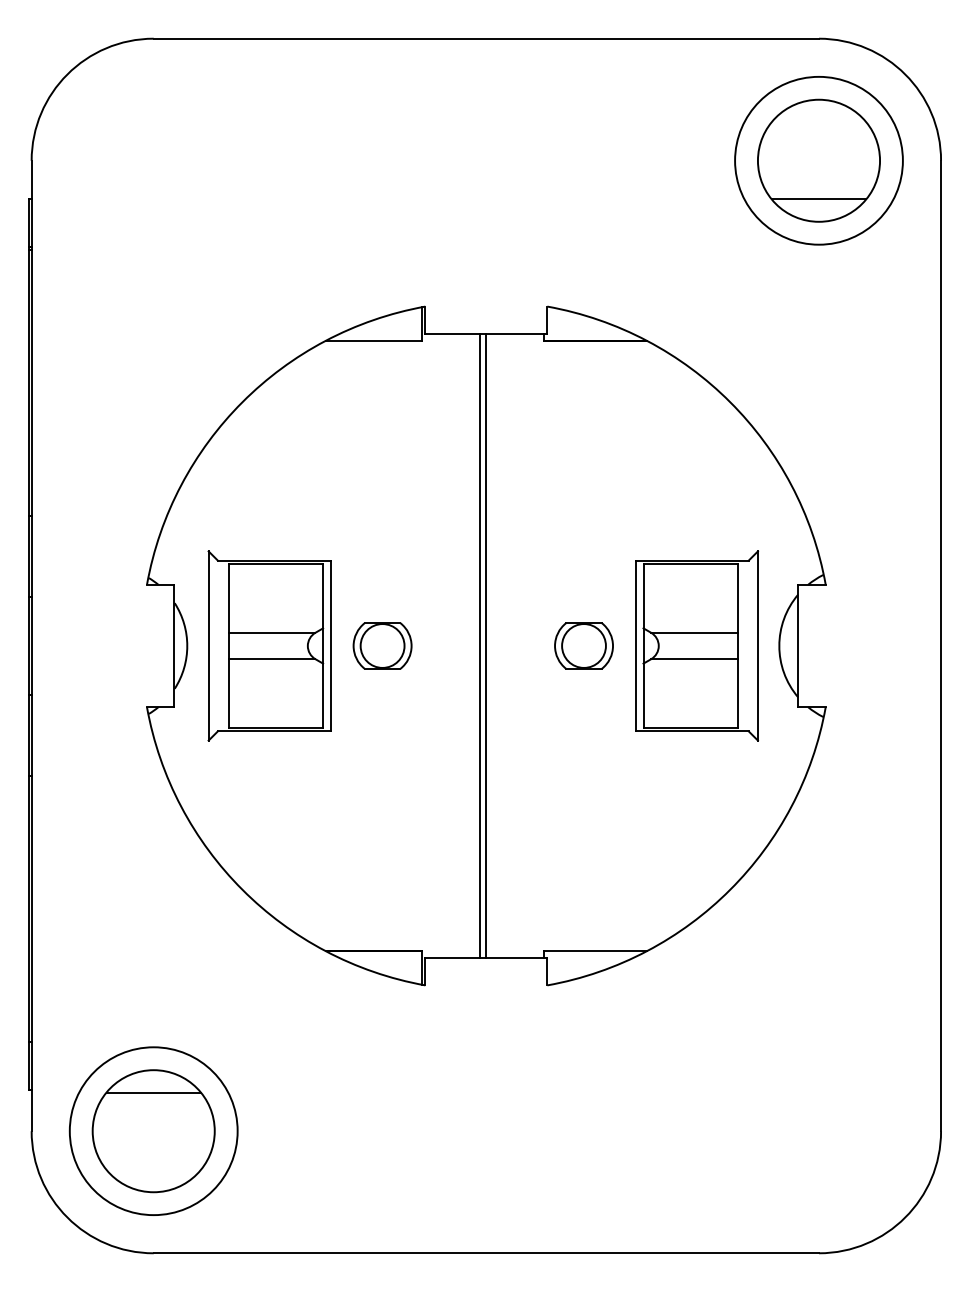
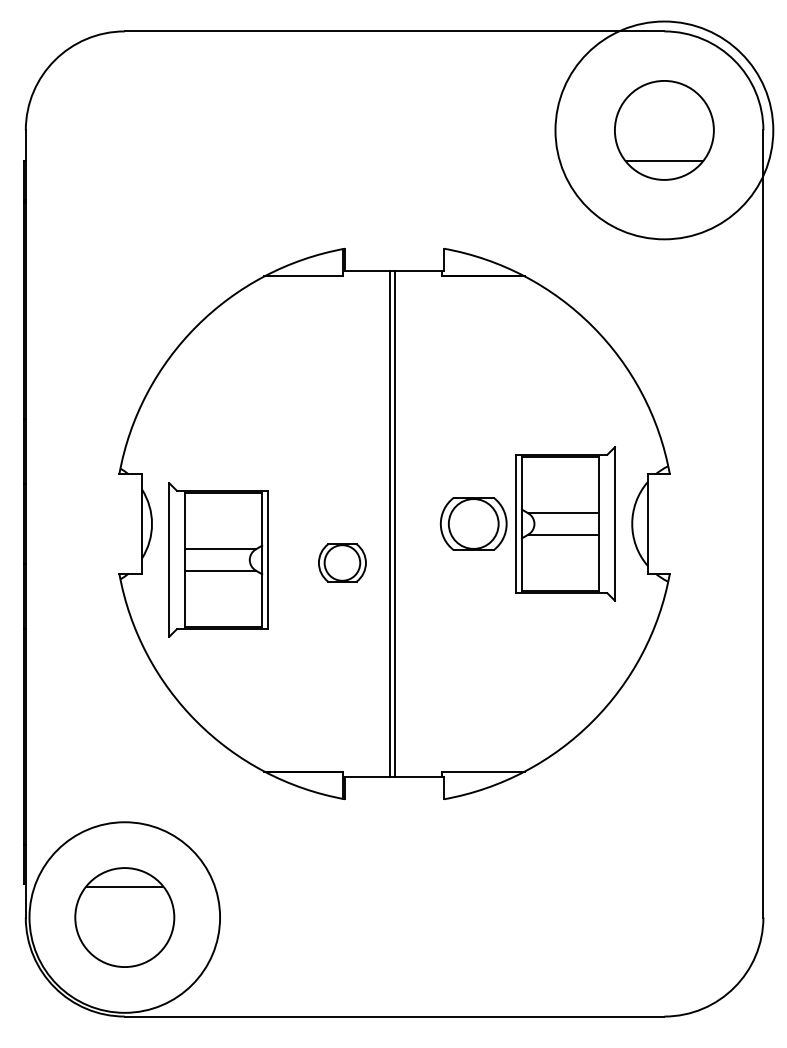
circle: (819, 160) -> (664, 130), size x1.6
part: (269, 645) -> (218, 559), moved
part: (382, 645) -> (342, 562), moved
part: (583, 645) -> (473, 523), size x1.4
circle: (153, 1131) -> (124, 917), size x1.4

